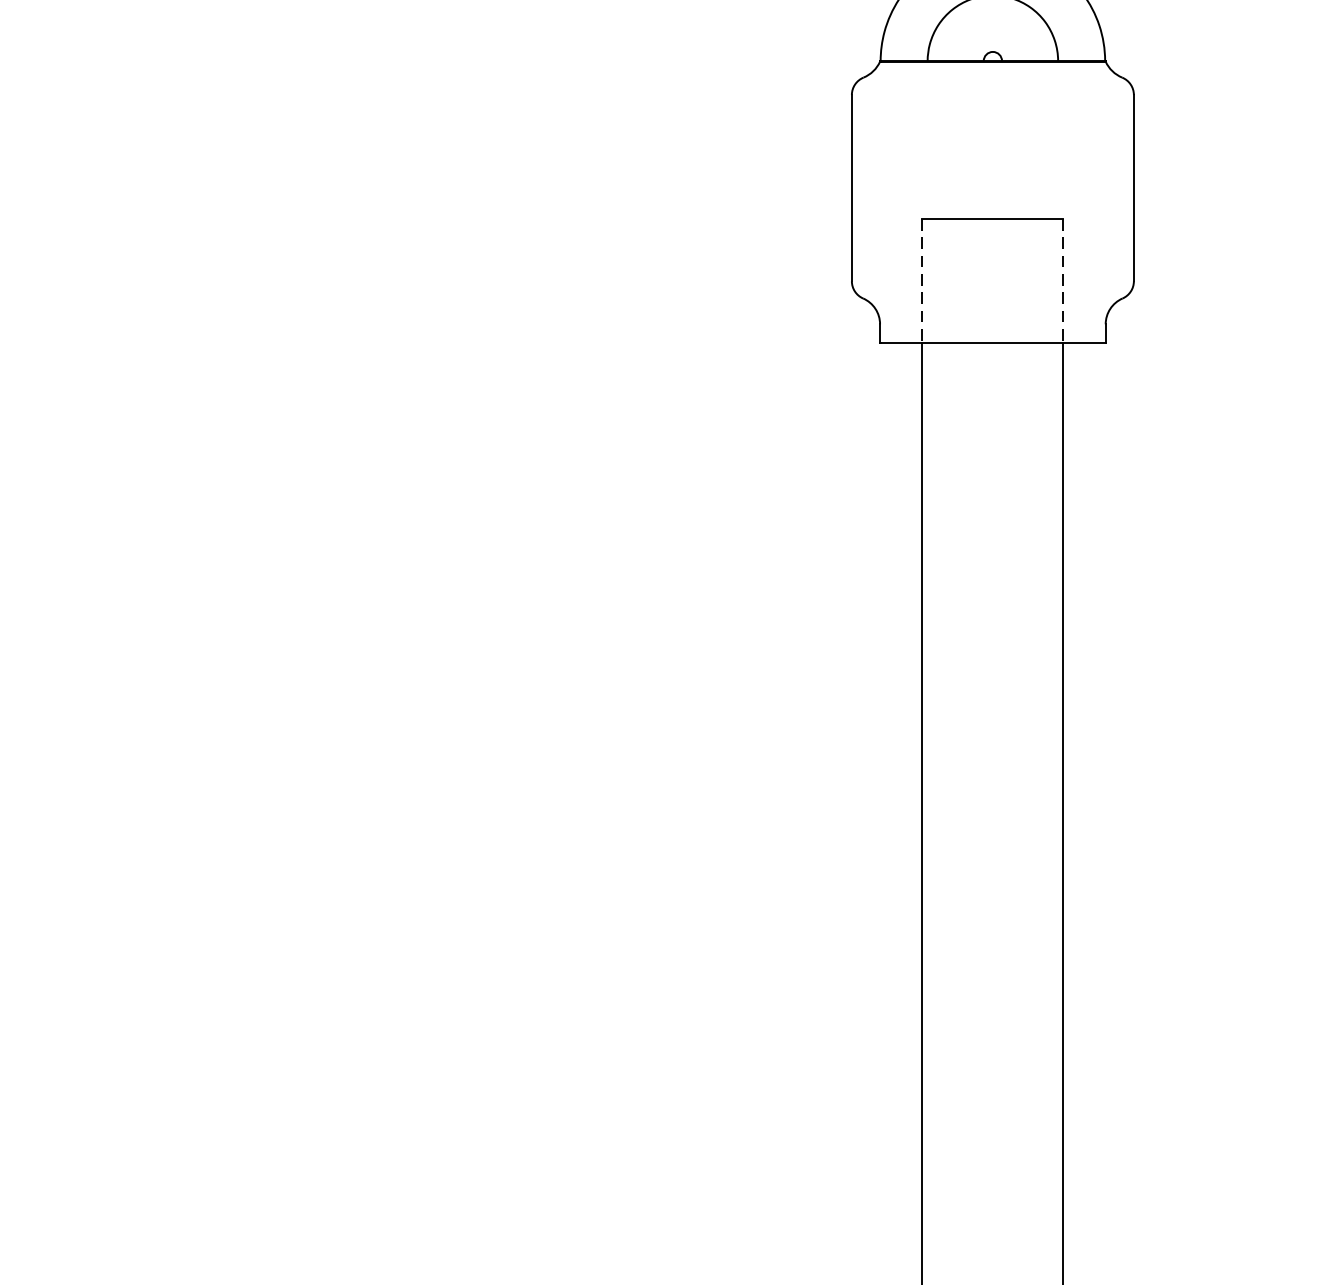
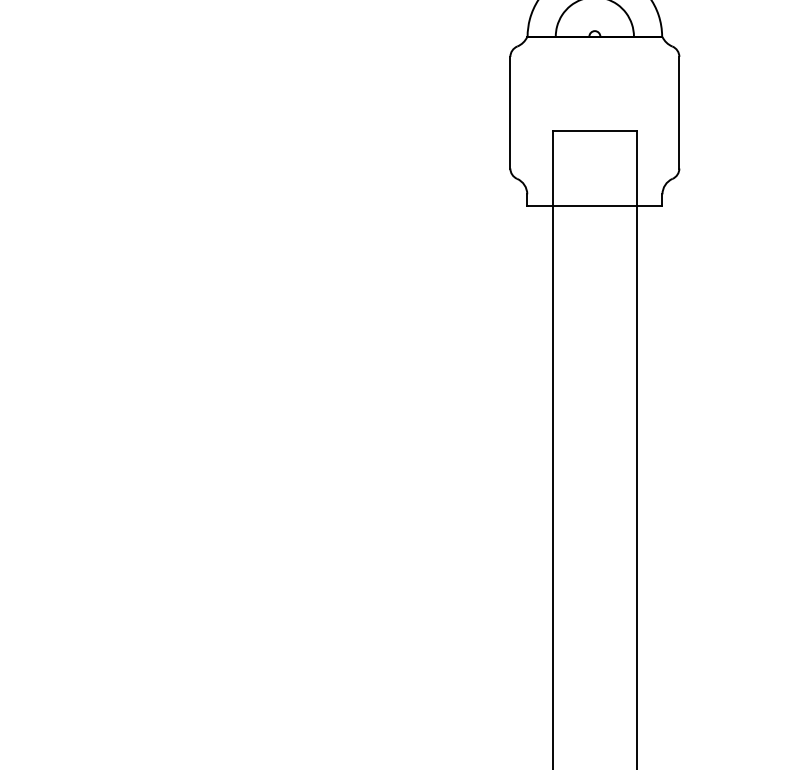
line: (922, 281) -> (552, 168), dashed -> solid
line: (1064, 281) -> (637, 168), dashed -> solid

